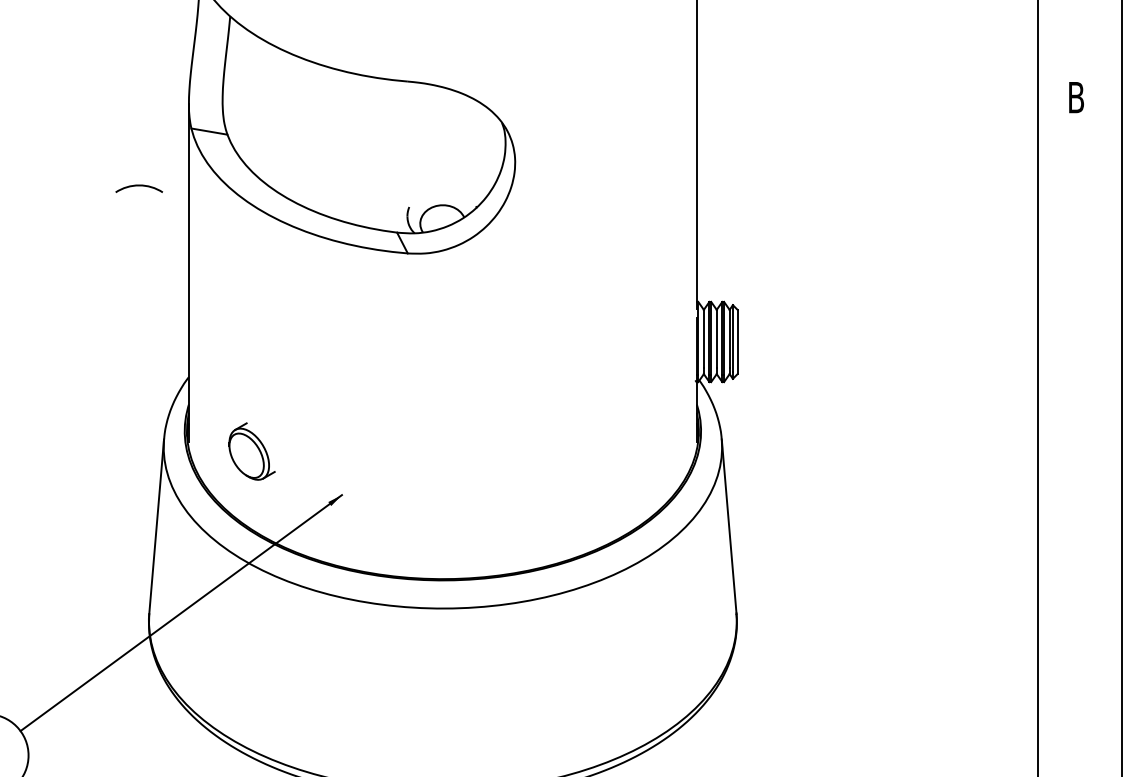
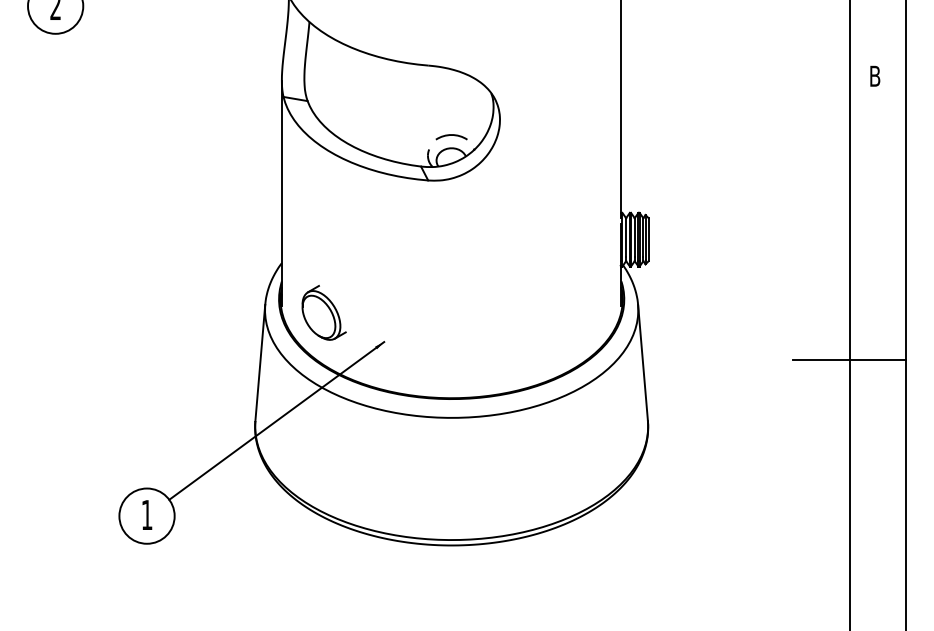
arc: (139, 186) -> (451, 135), moved
part: (251, 450) -> (323, 312), size x1.43
line: (1037, 522) -> (849, 360), added

